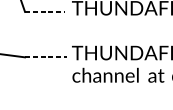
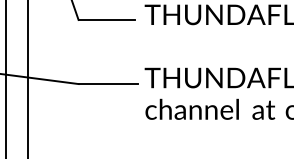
line: (45, 11) -> (107, 19), dashed -> solid
line: (46, 57) -> (108, 84), dashed -> solid

